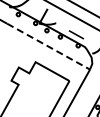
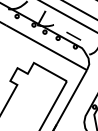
line: (49, 47) -> (47, 48), dashed -> solid

